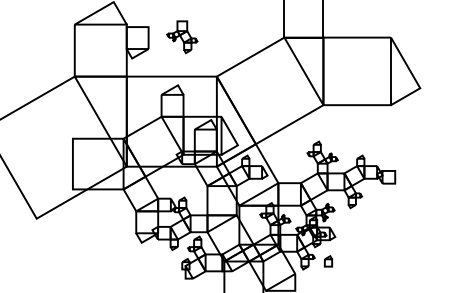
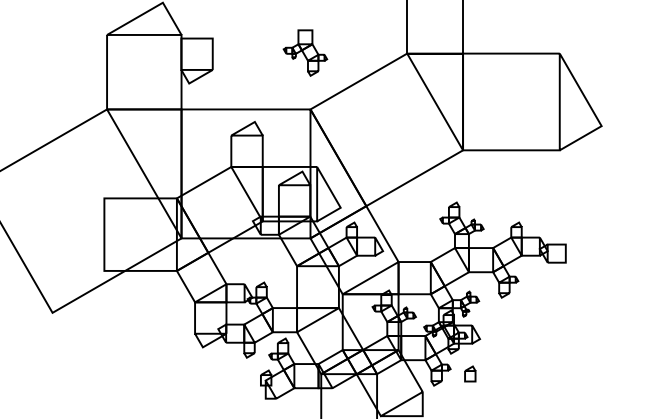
part: (182, 37) -> (305, 53), moved

